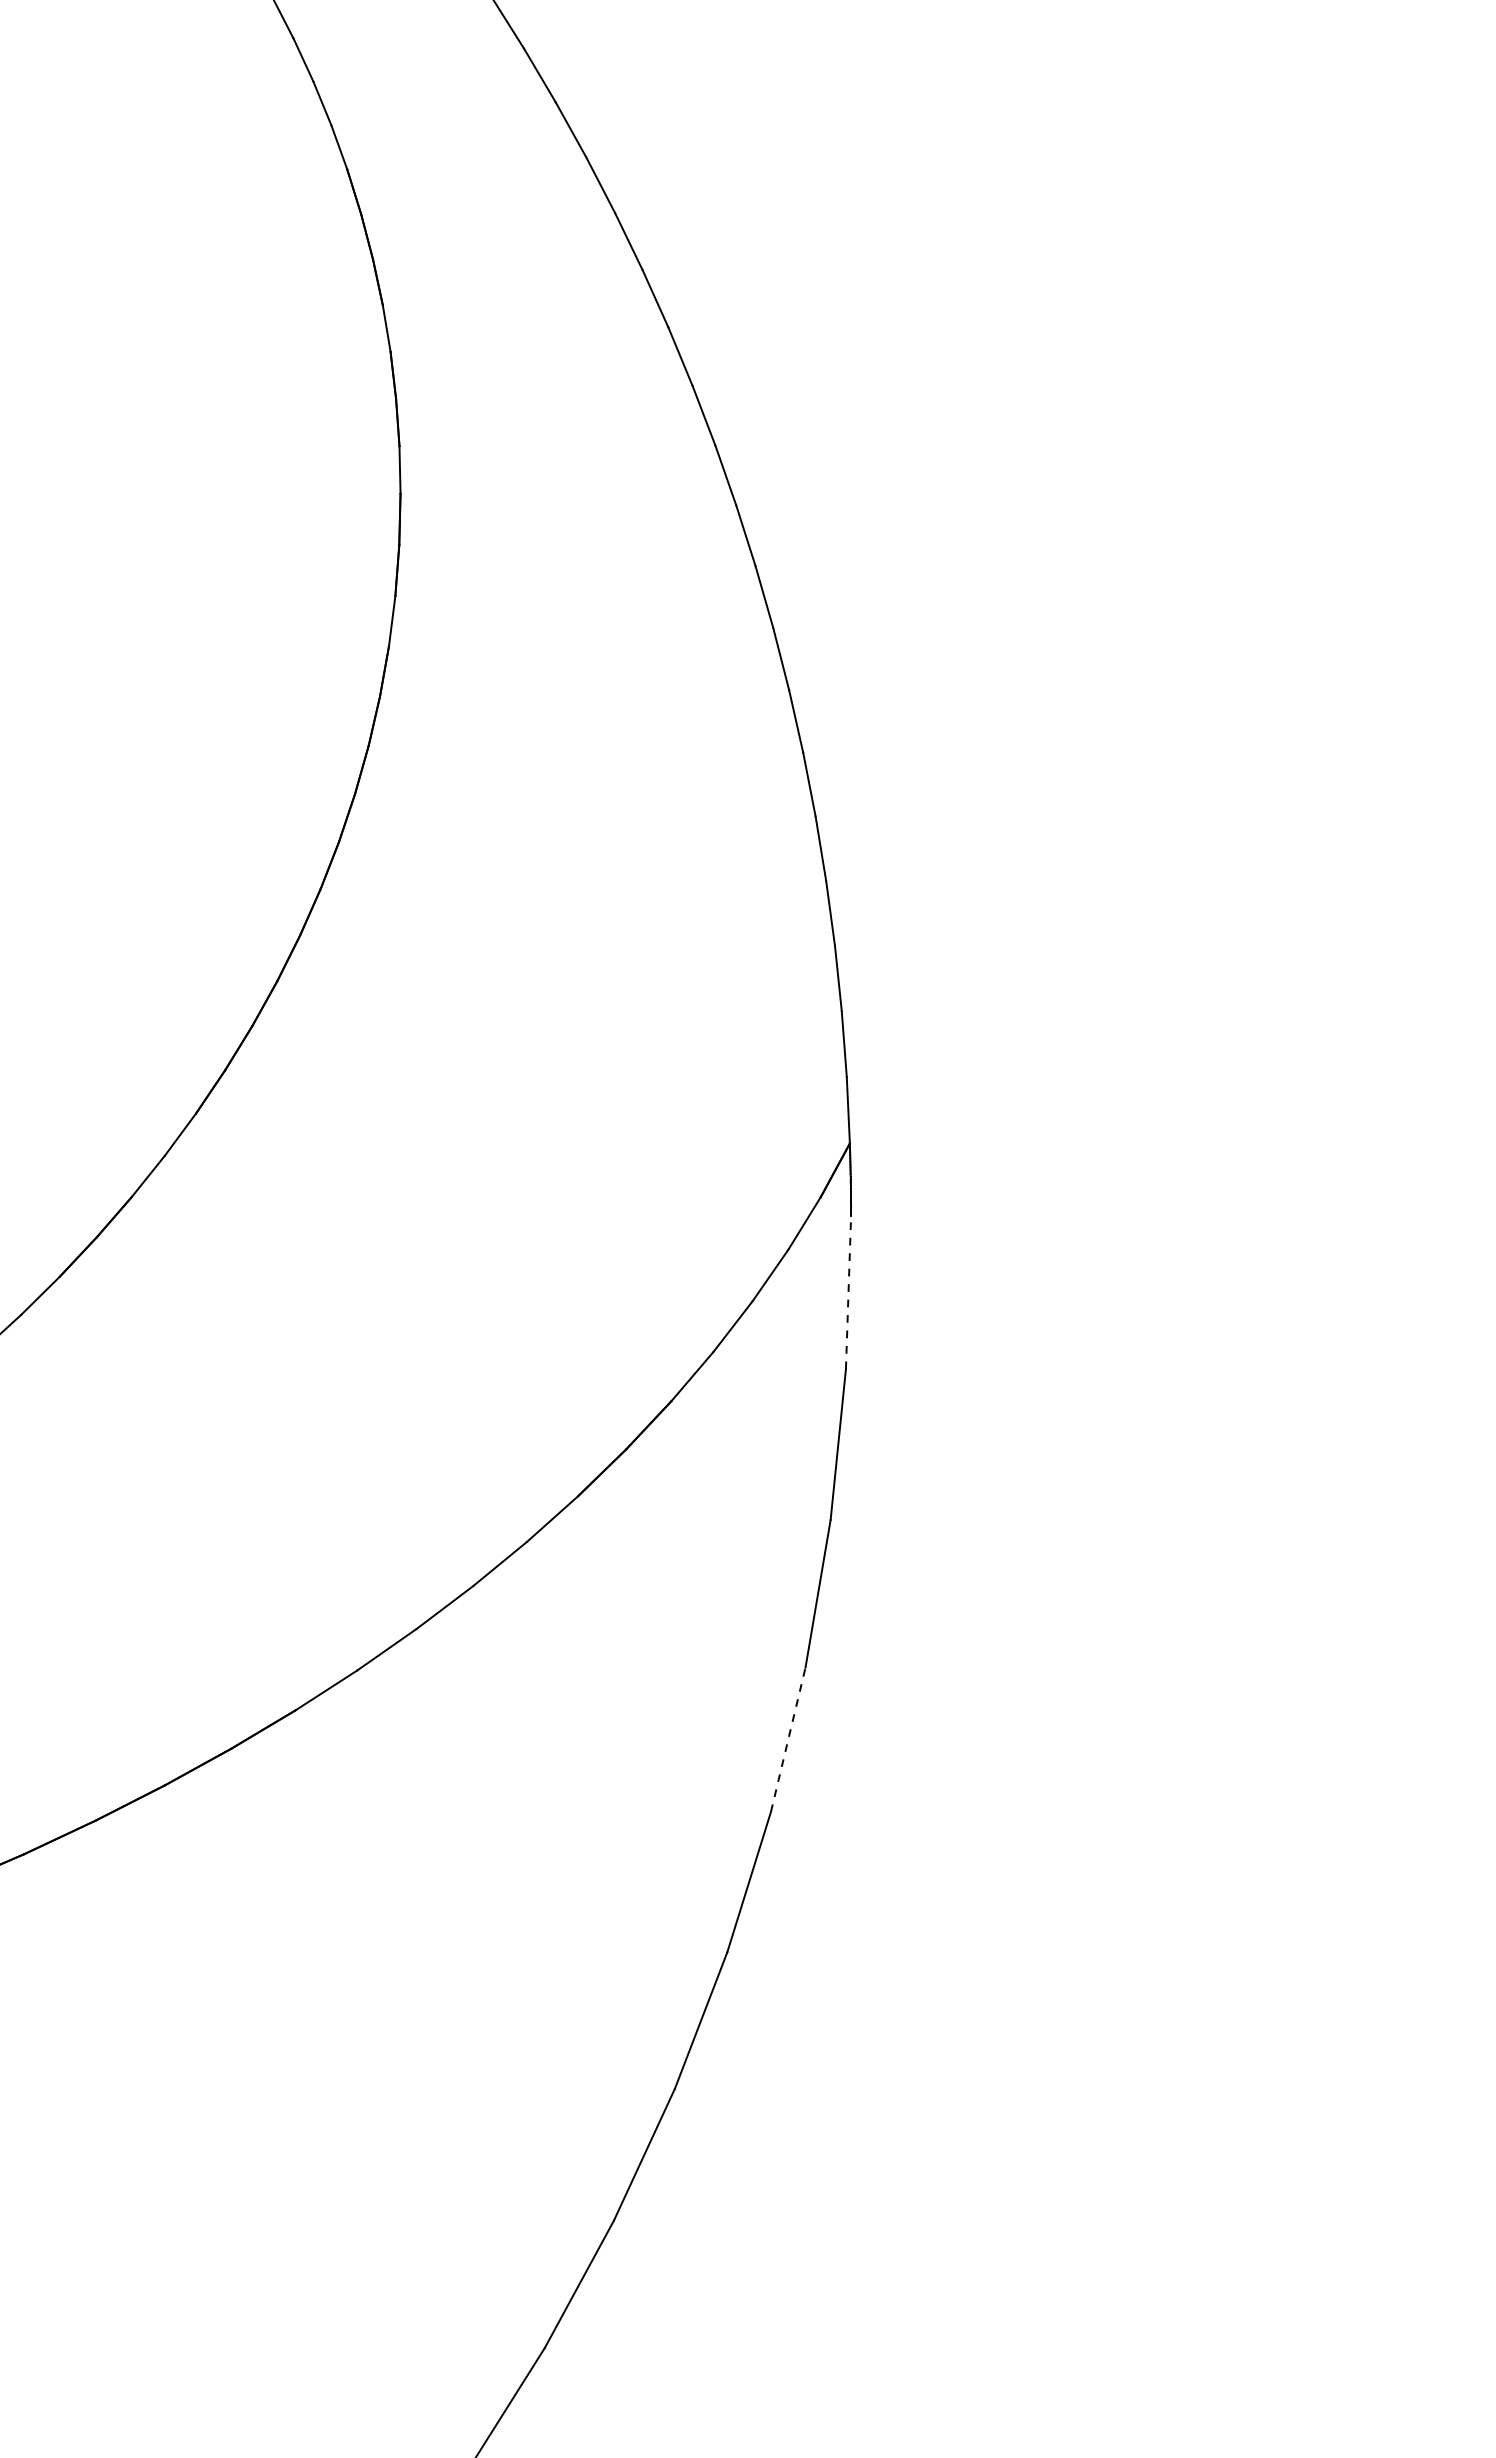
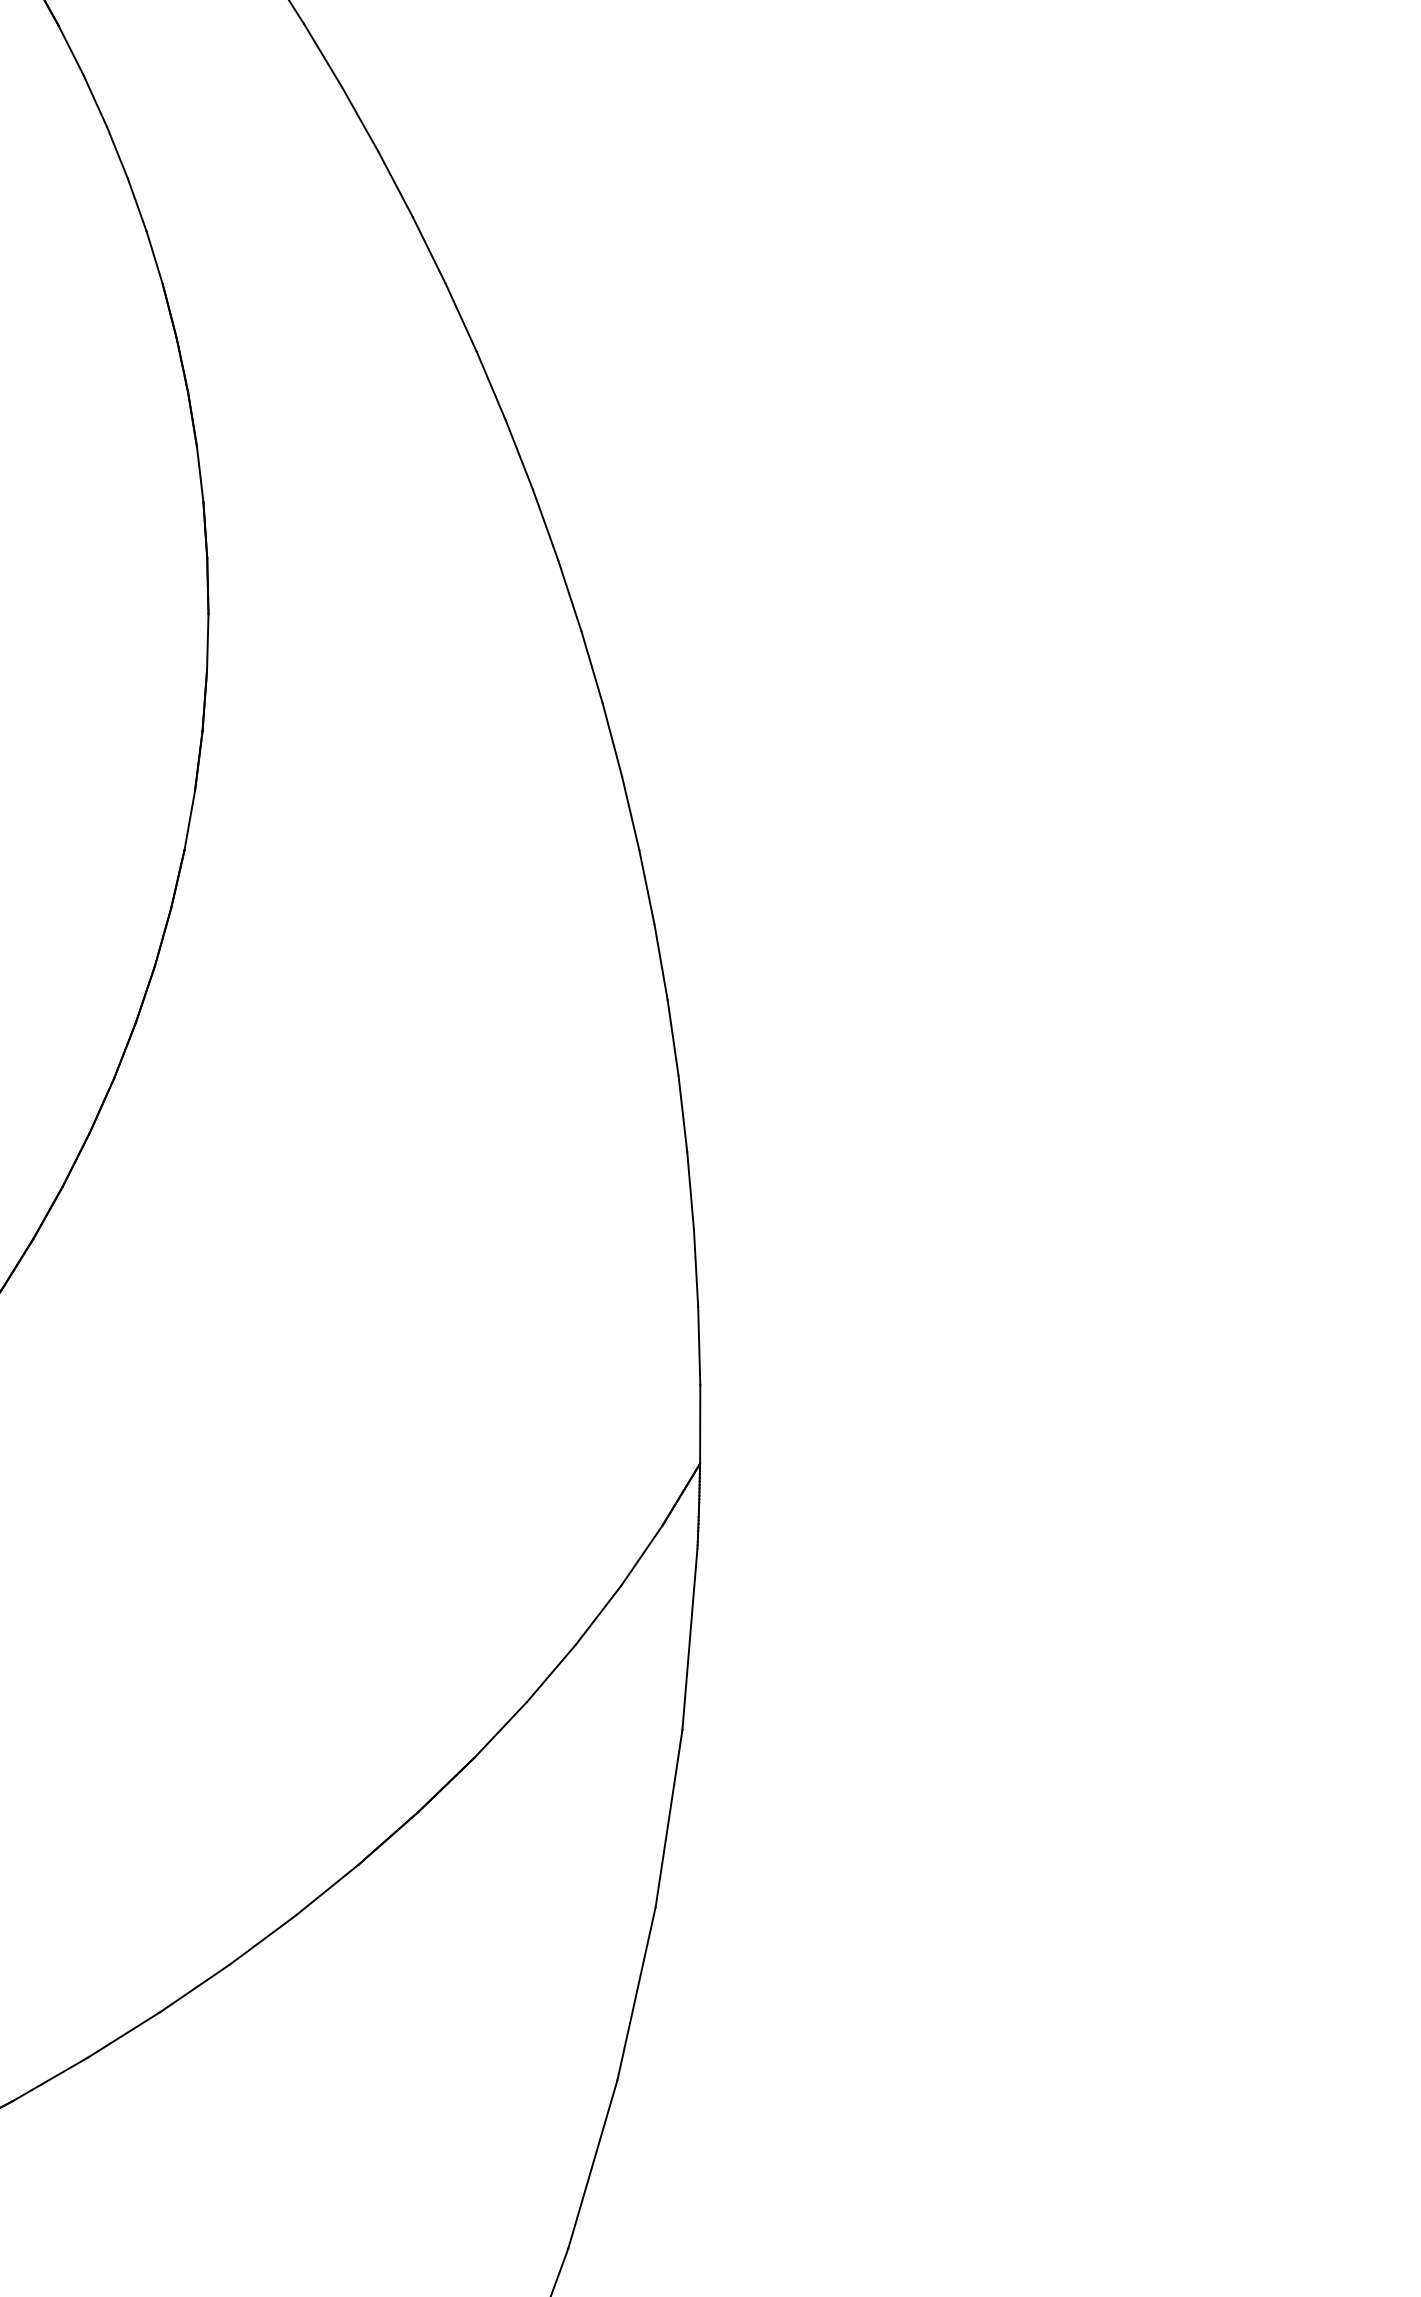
line: (848, 1292) -> (689, 1639), dashed -> solid
line: (788, 1739) -> (593, 2164), dashed -> solid

